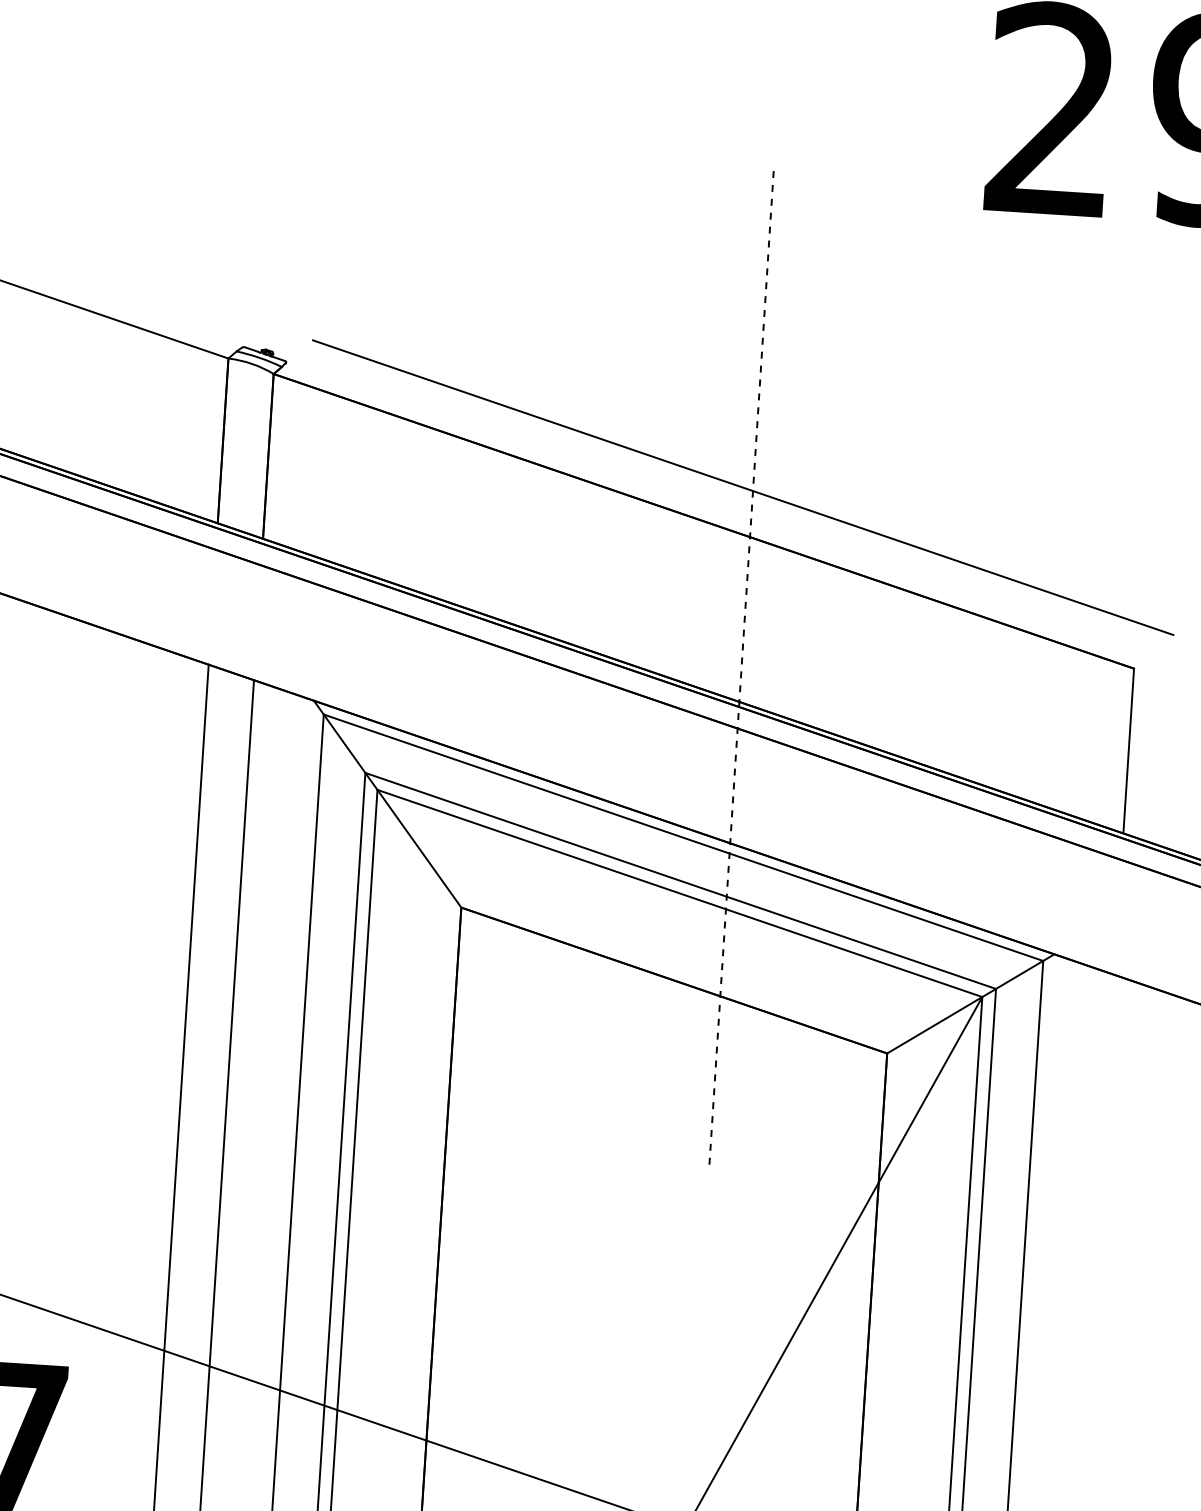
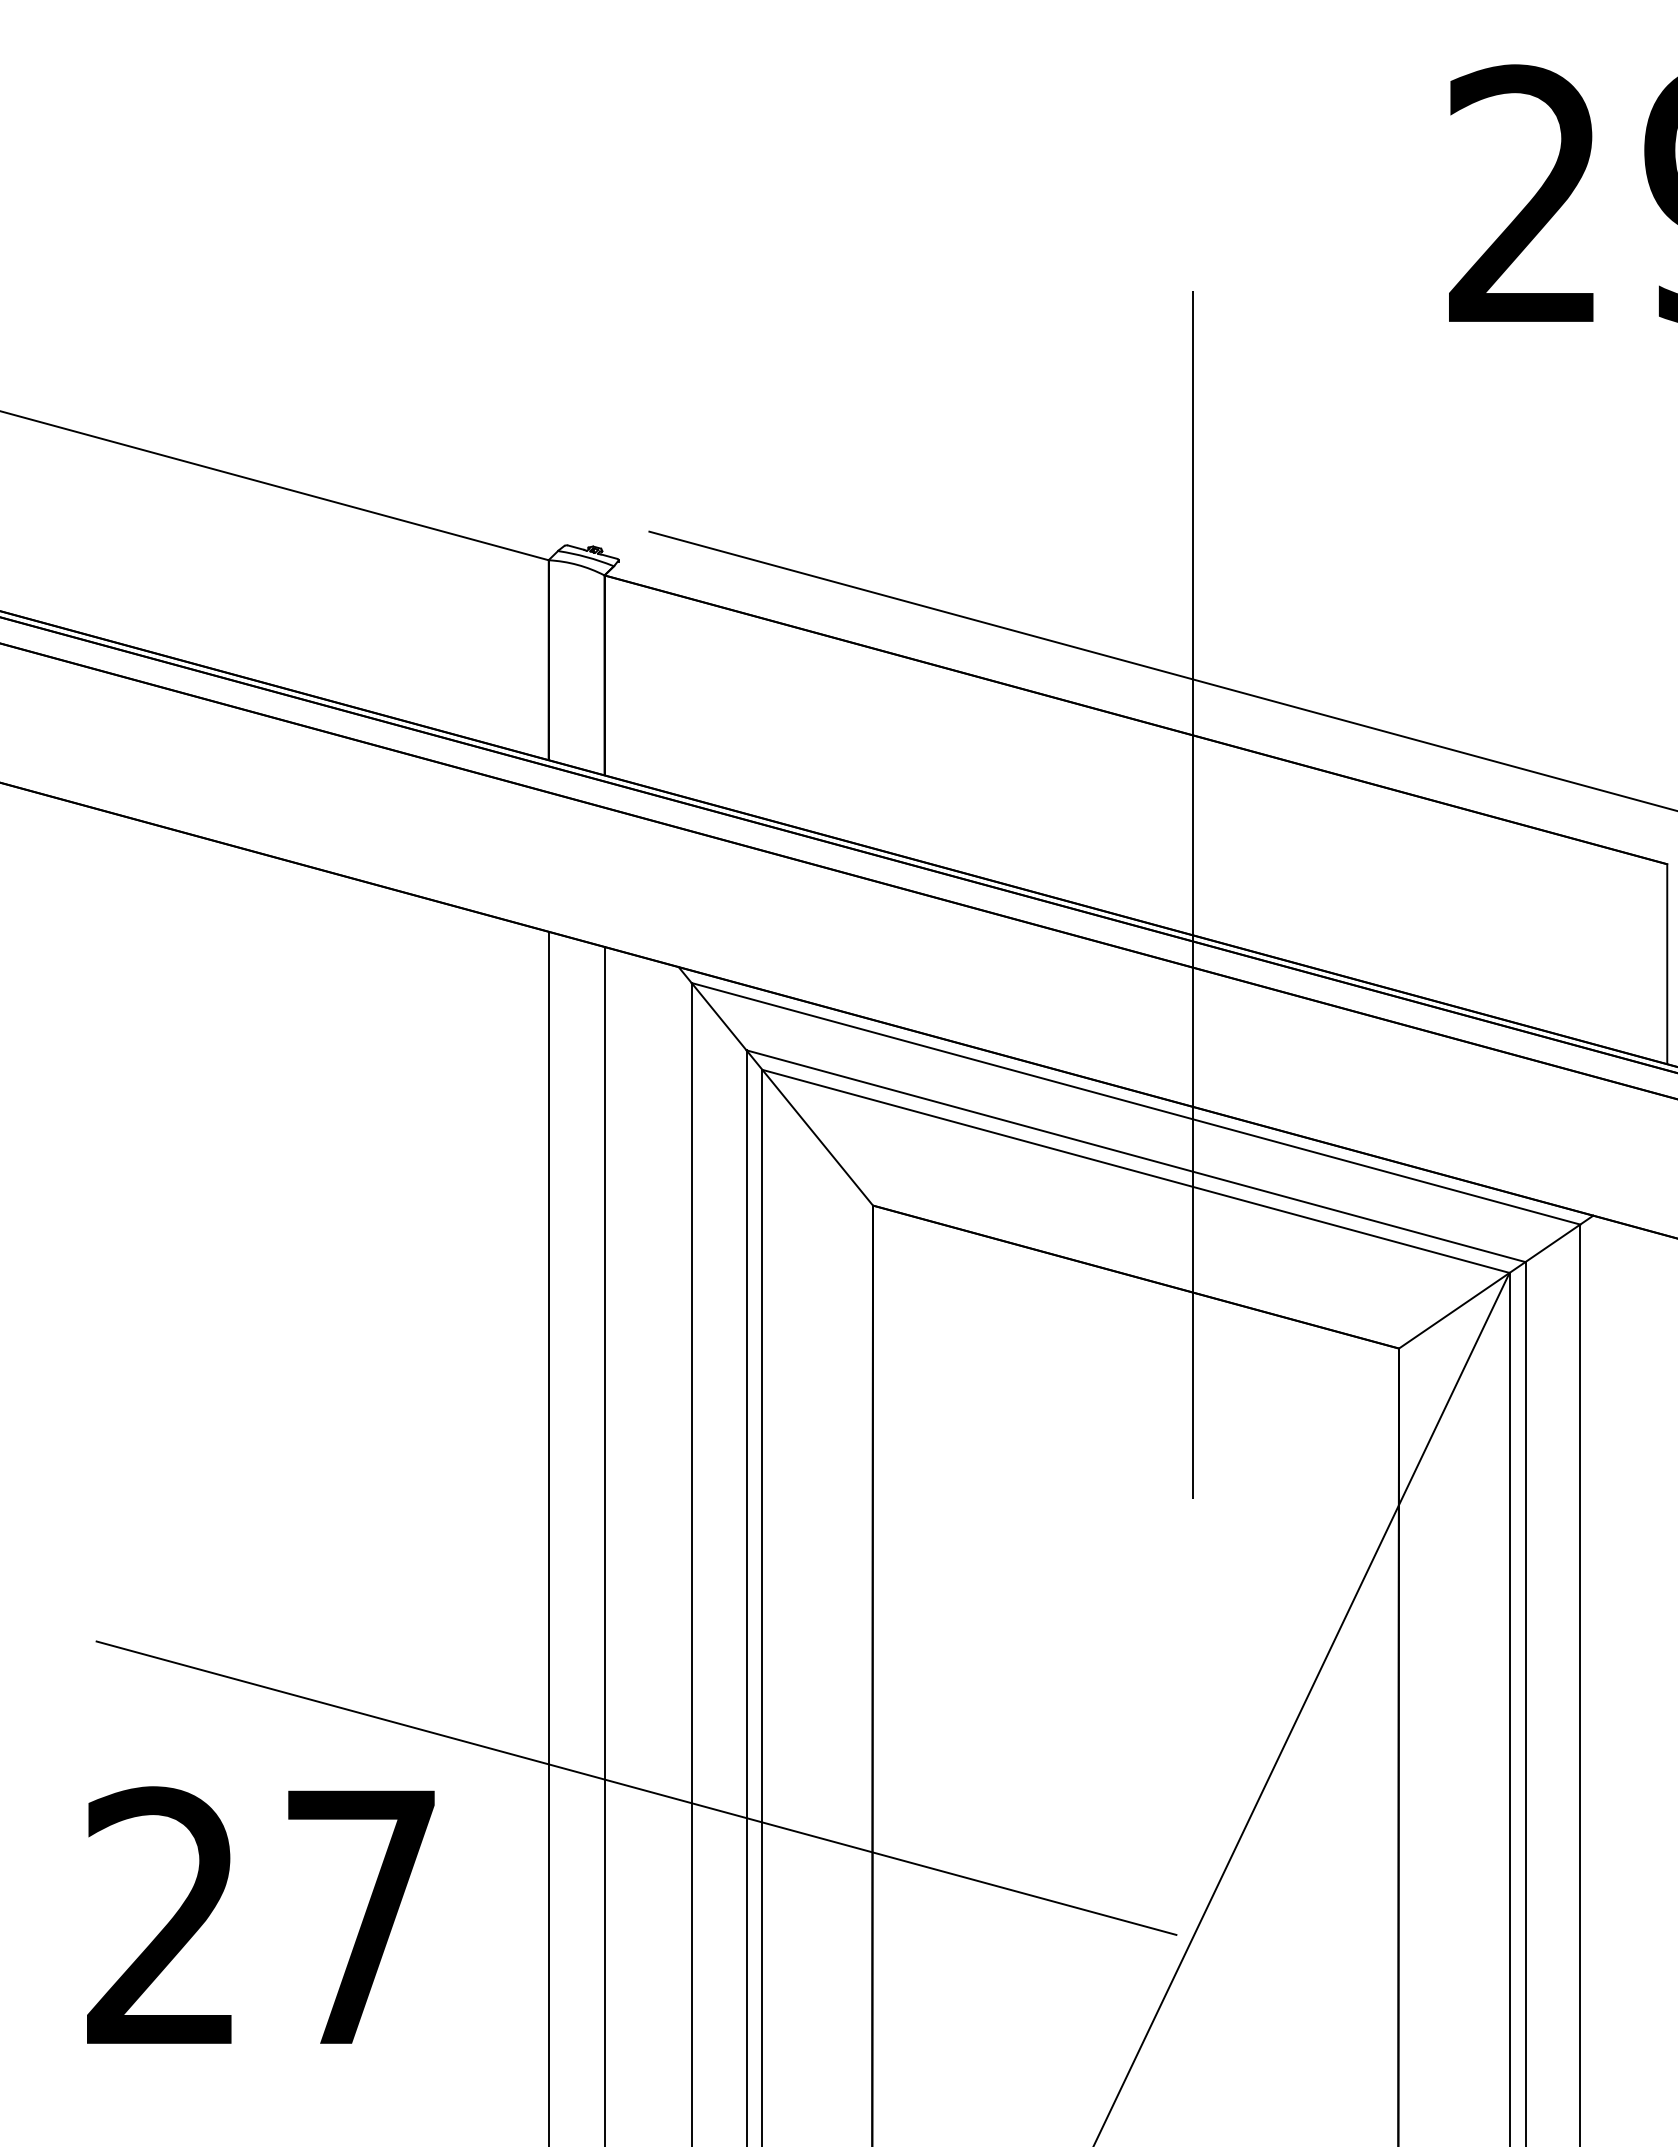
line: (741, 669) -> (1192, 895), dashed -> solid

